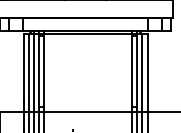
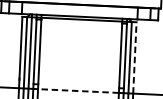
line: (147, 73) -> (134, 58), solid -> dashed
line: (88, 111) -> (78, 90), solid -> dashed

